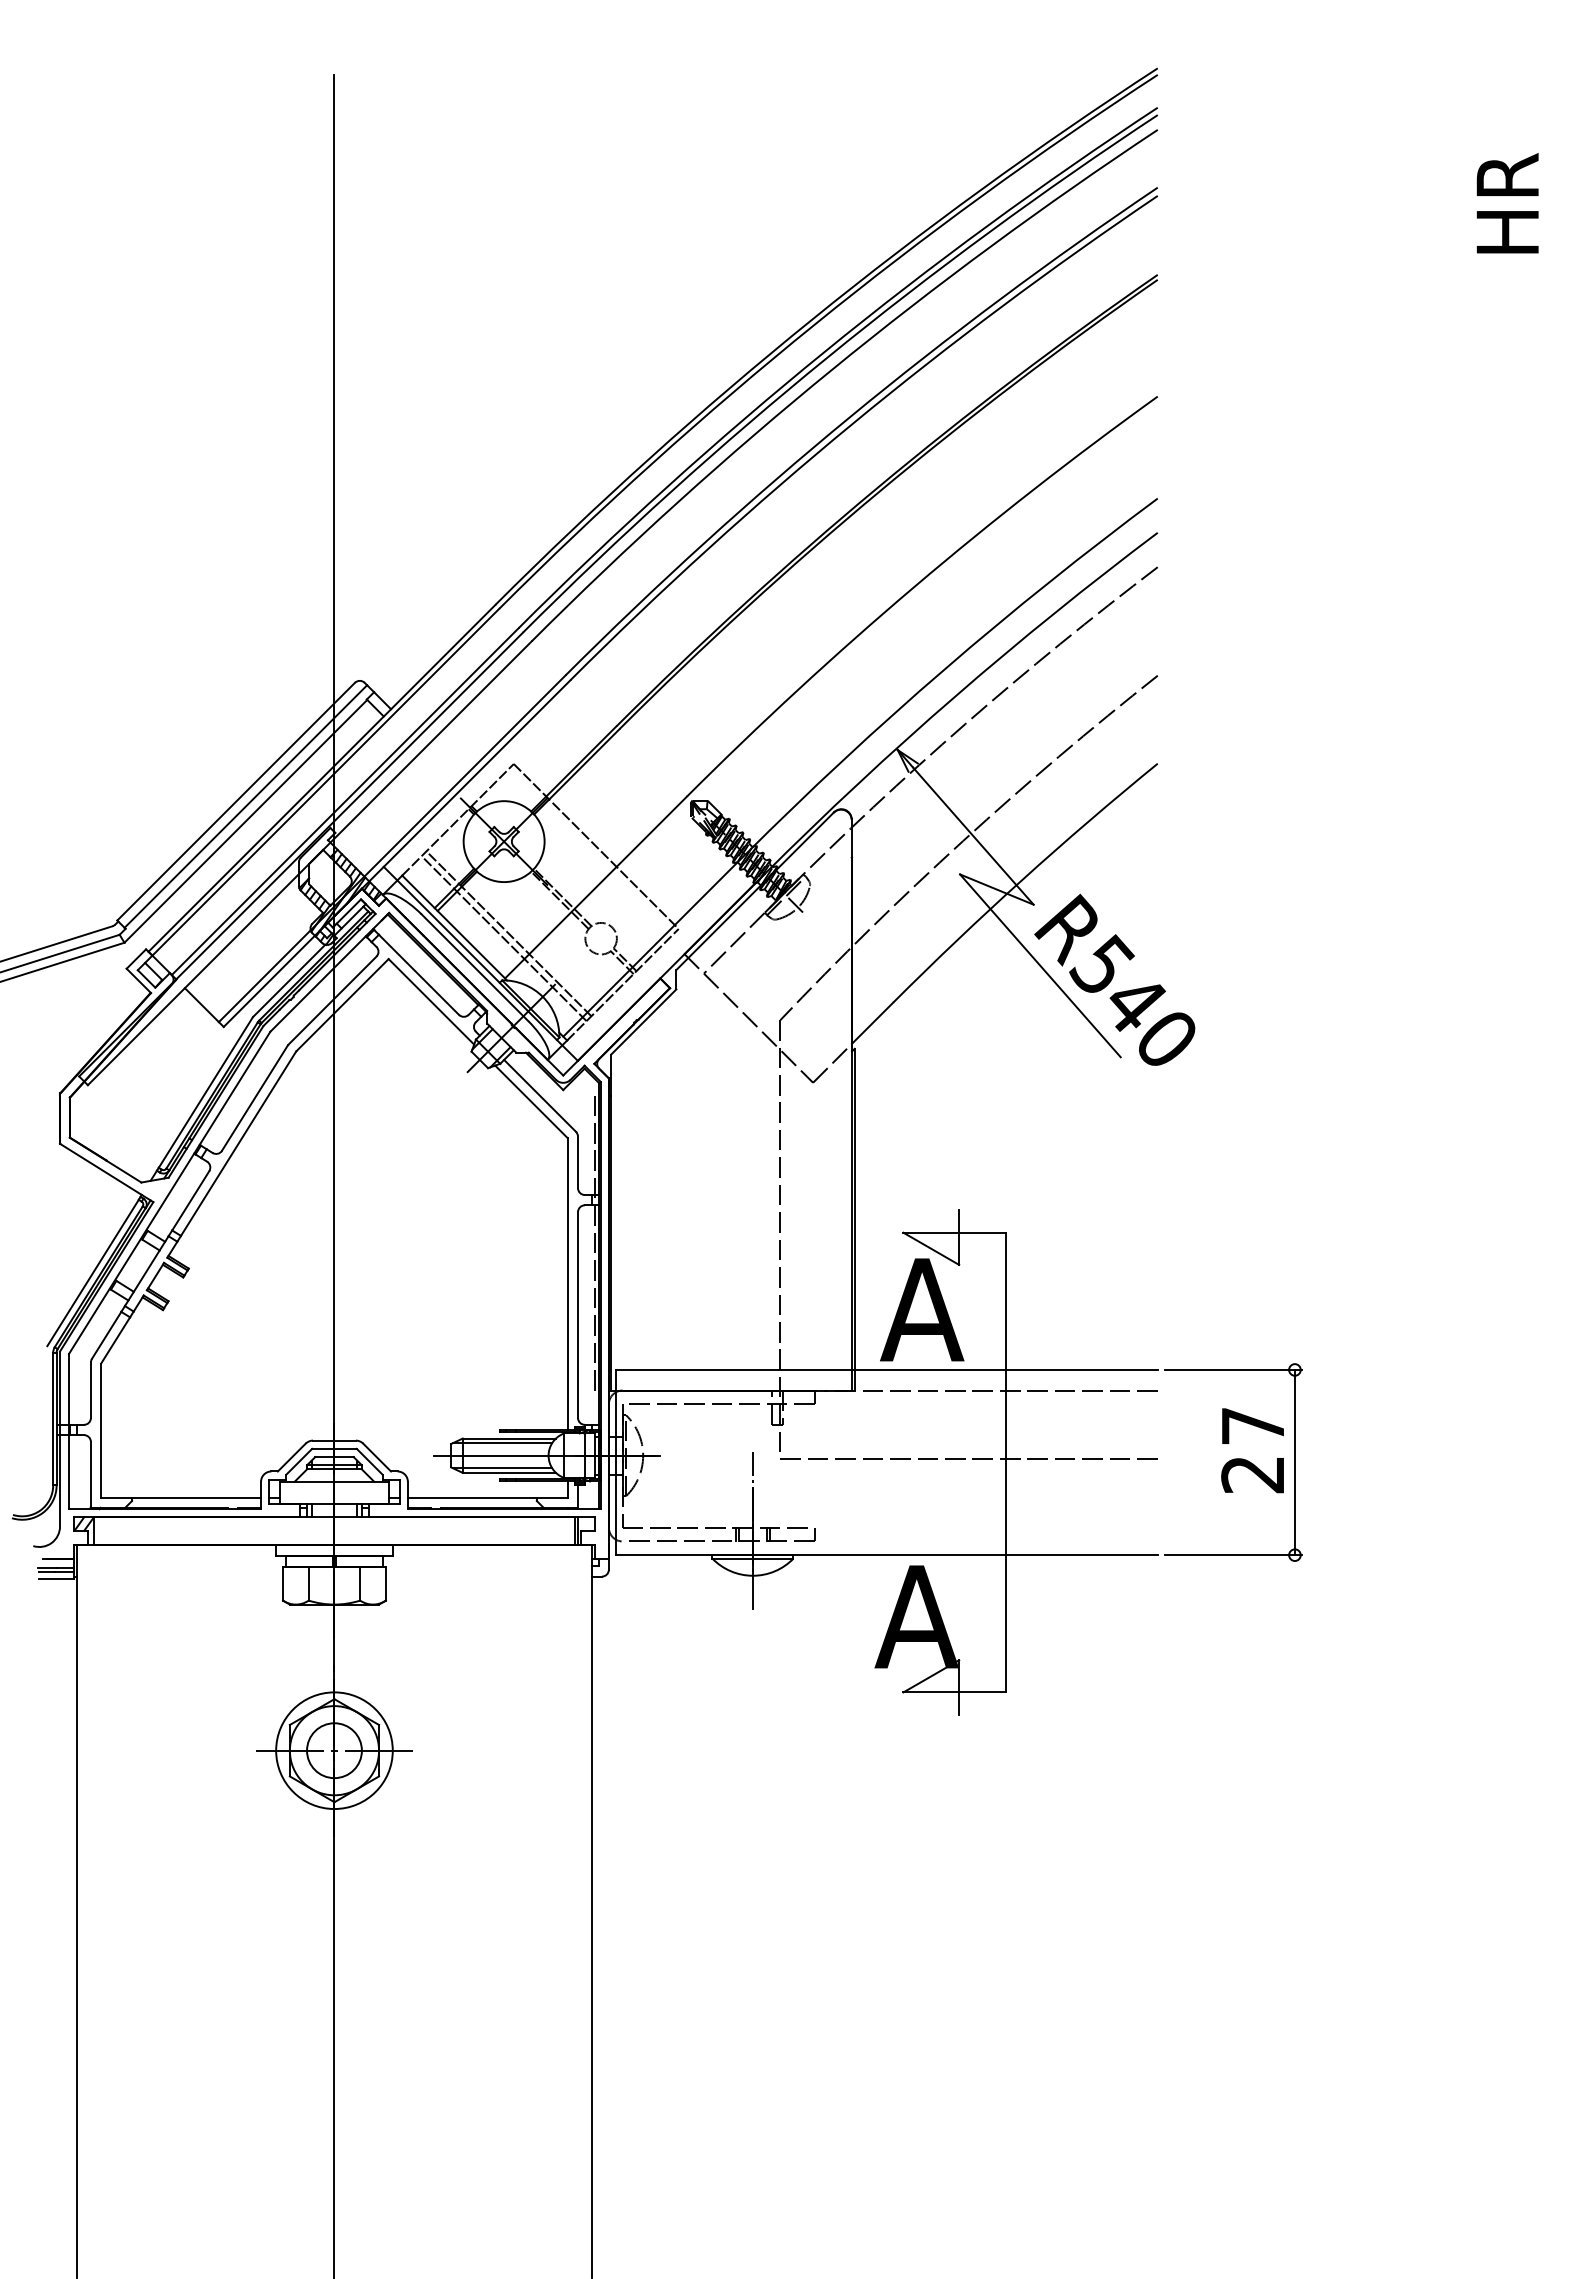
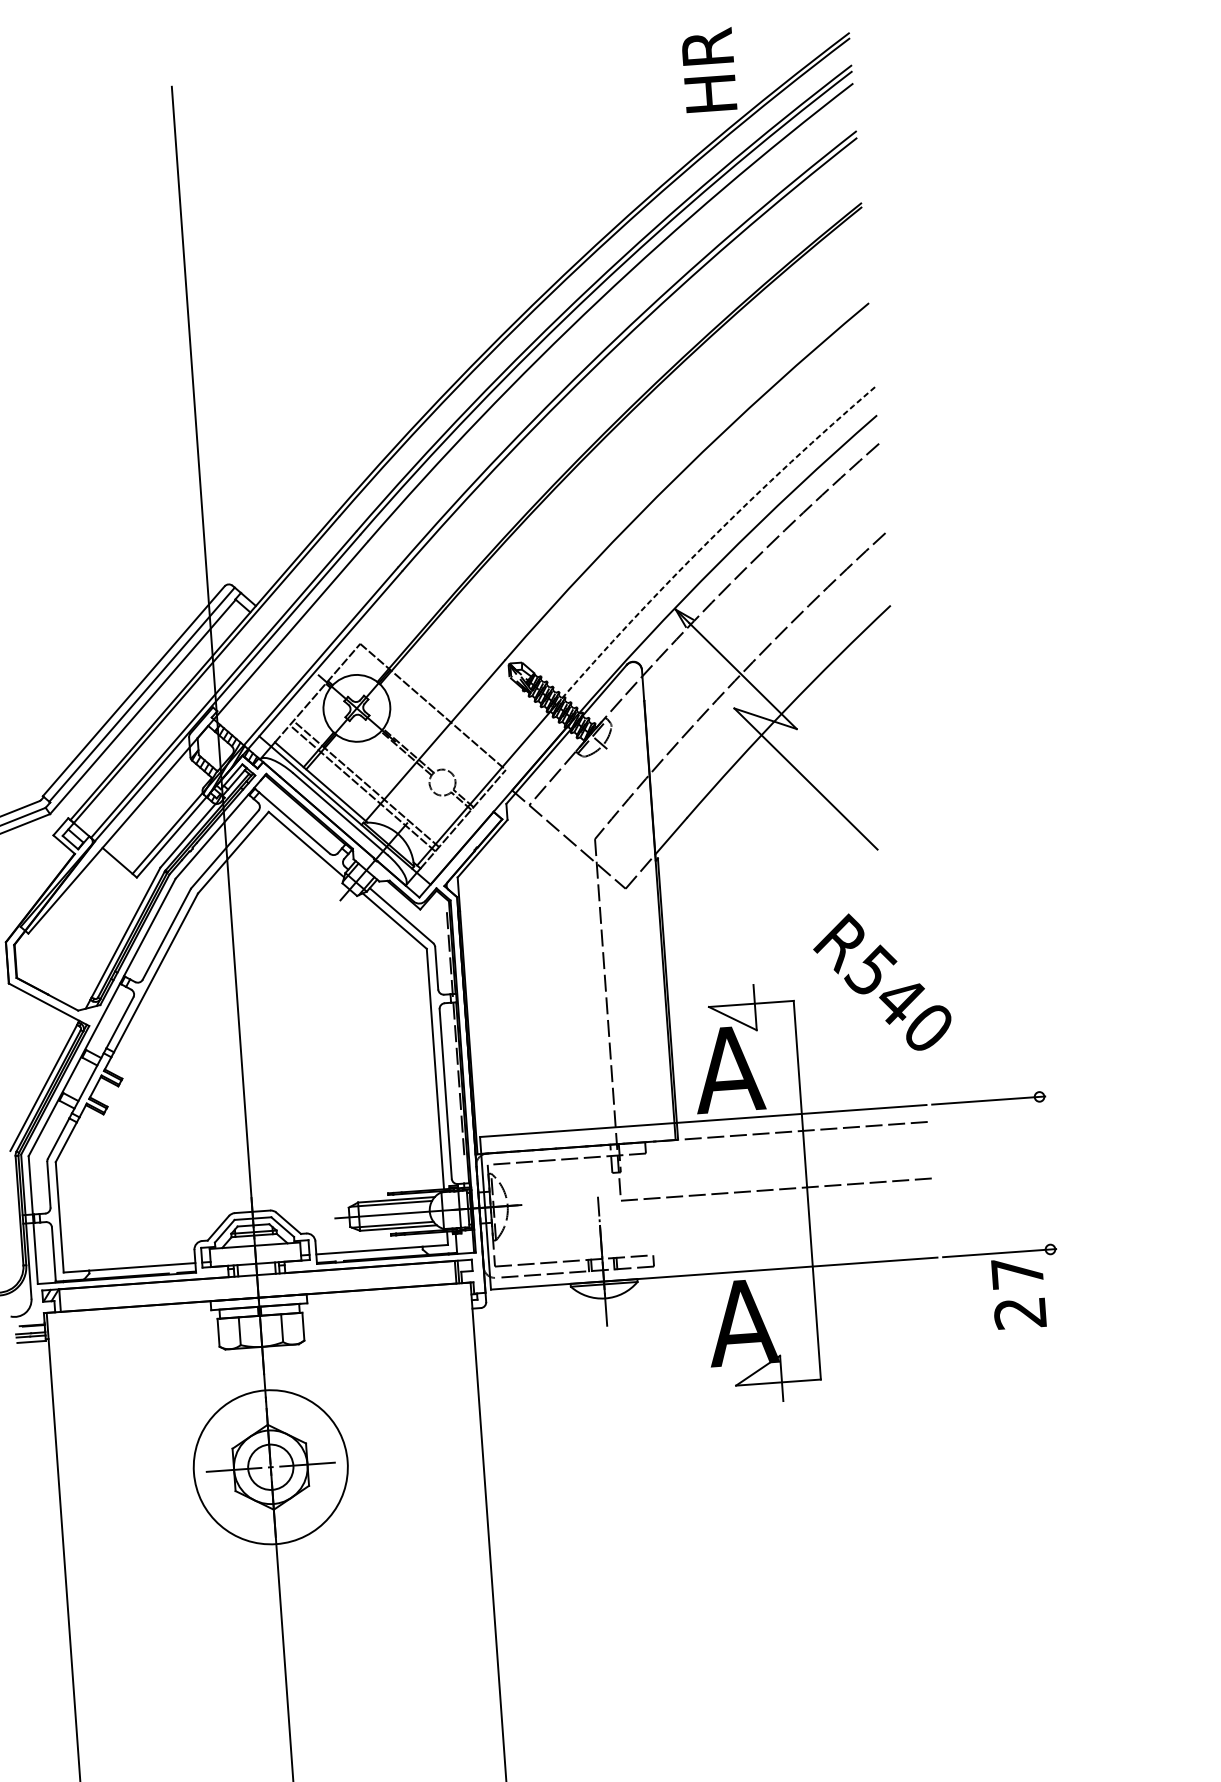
text: (1507, 203) -> (708, 70), moved
arc: (944, 669) -> (709, 540), solid -> dashed
text: (1114, 979) -> (881, 981), moved
text: (1252, 1450) -> (1018, 1293), moved
line: (1294, 1462) -> (1044, 1173), removed
circle: (334, 1750) -> (270, 1467), size x1.6

